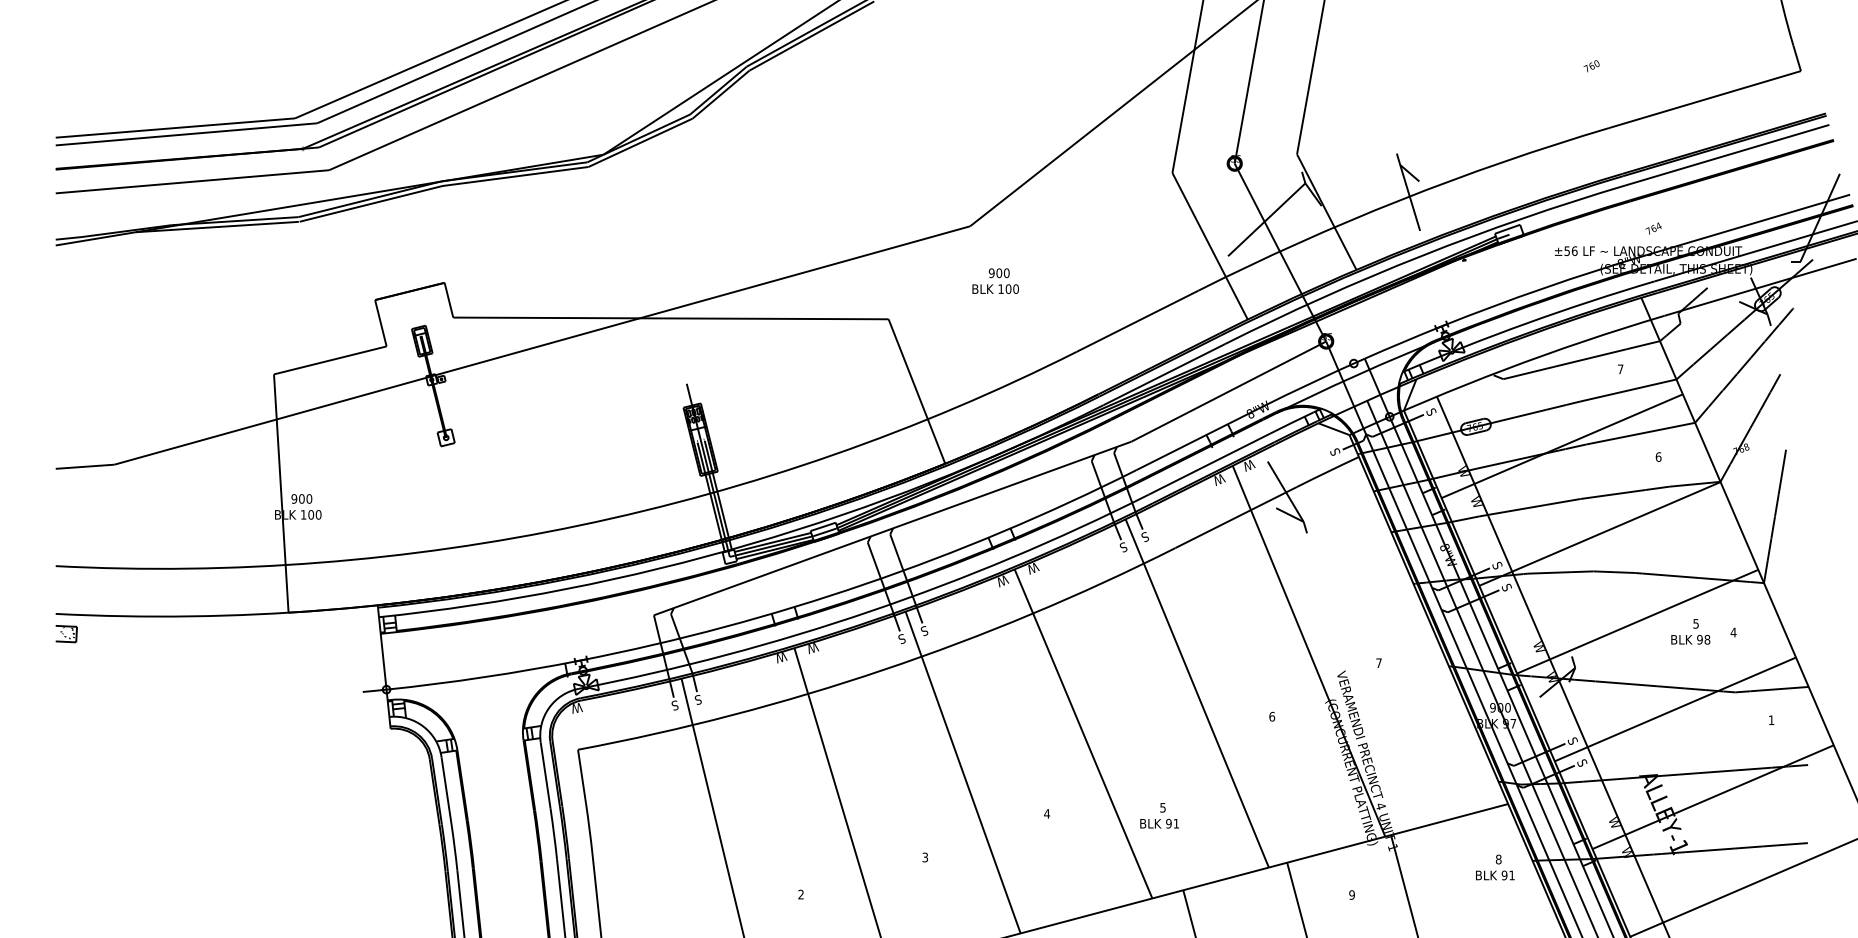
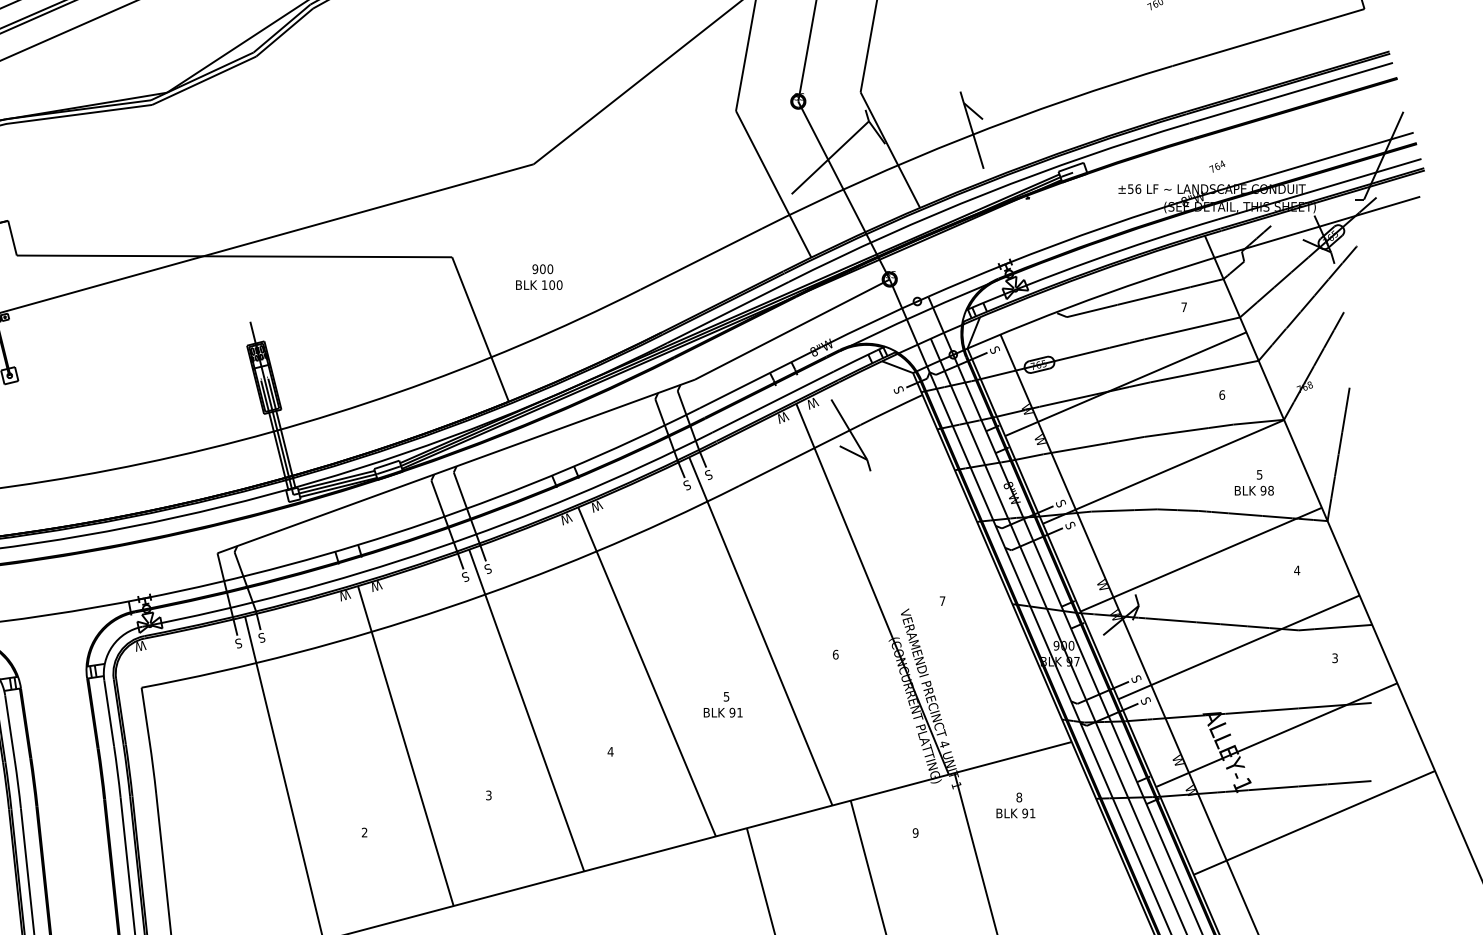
text: (995, 280) -> (539, 276), moved
text: (1690, 631) -> (1254, 482), moved
text: (1771, 720) -> (1335, 658), 1 -> 3
text: (1159, 815) -> (723, 704), moved
text: (1495, 867) -> (1016, 805), moved

